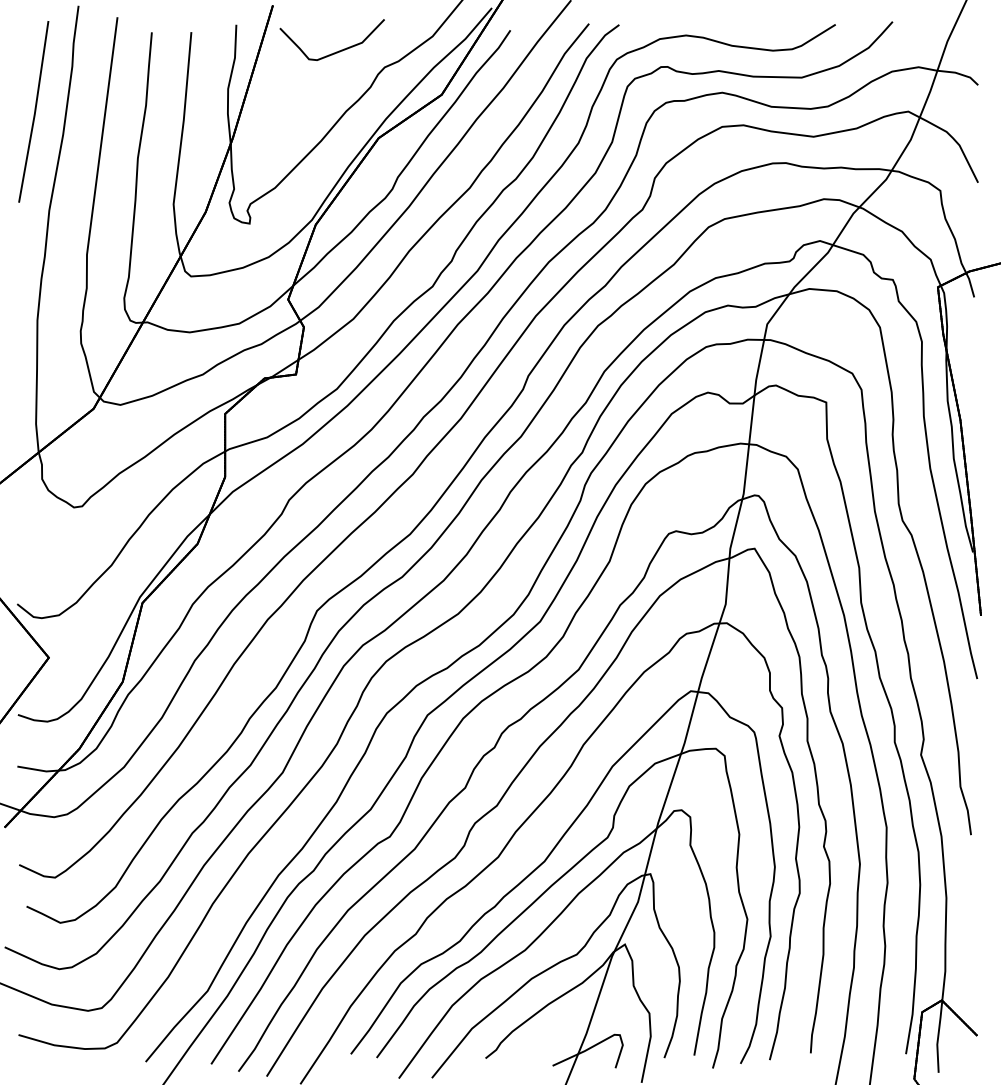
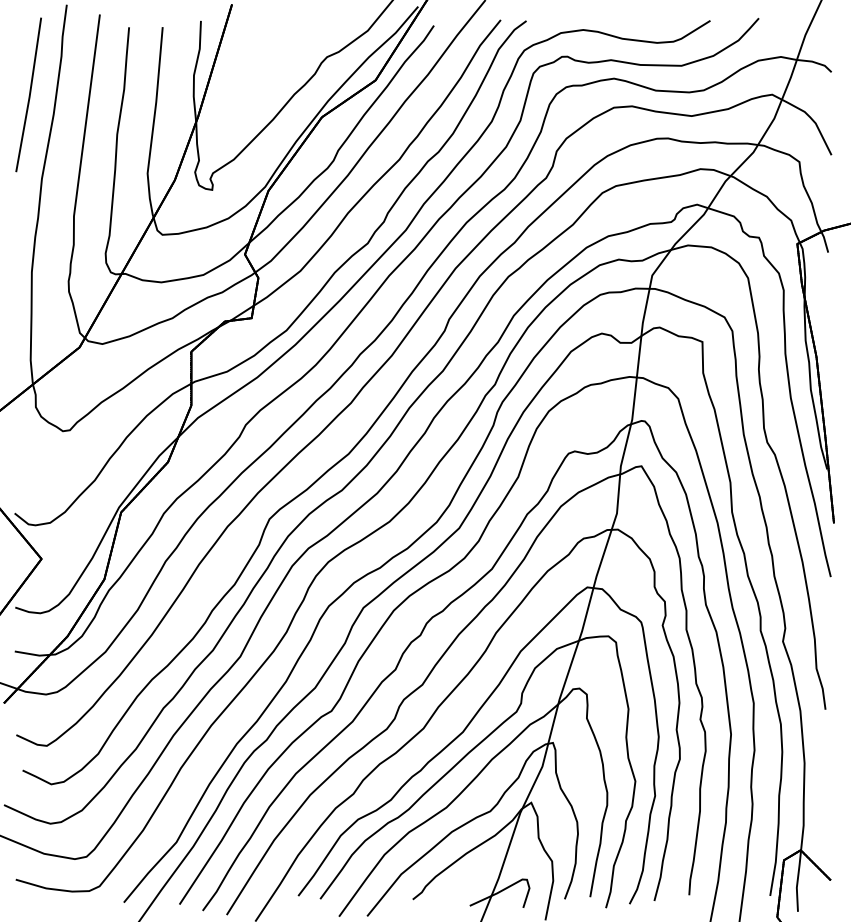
part: (336, 51) -> (286, 43), removed

